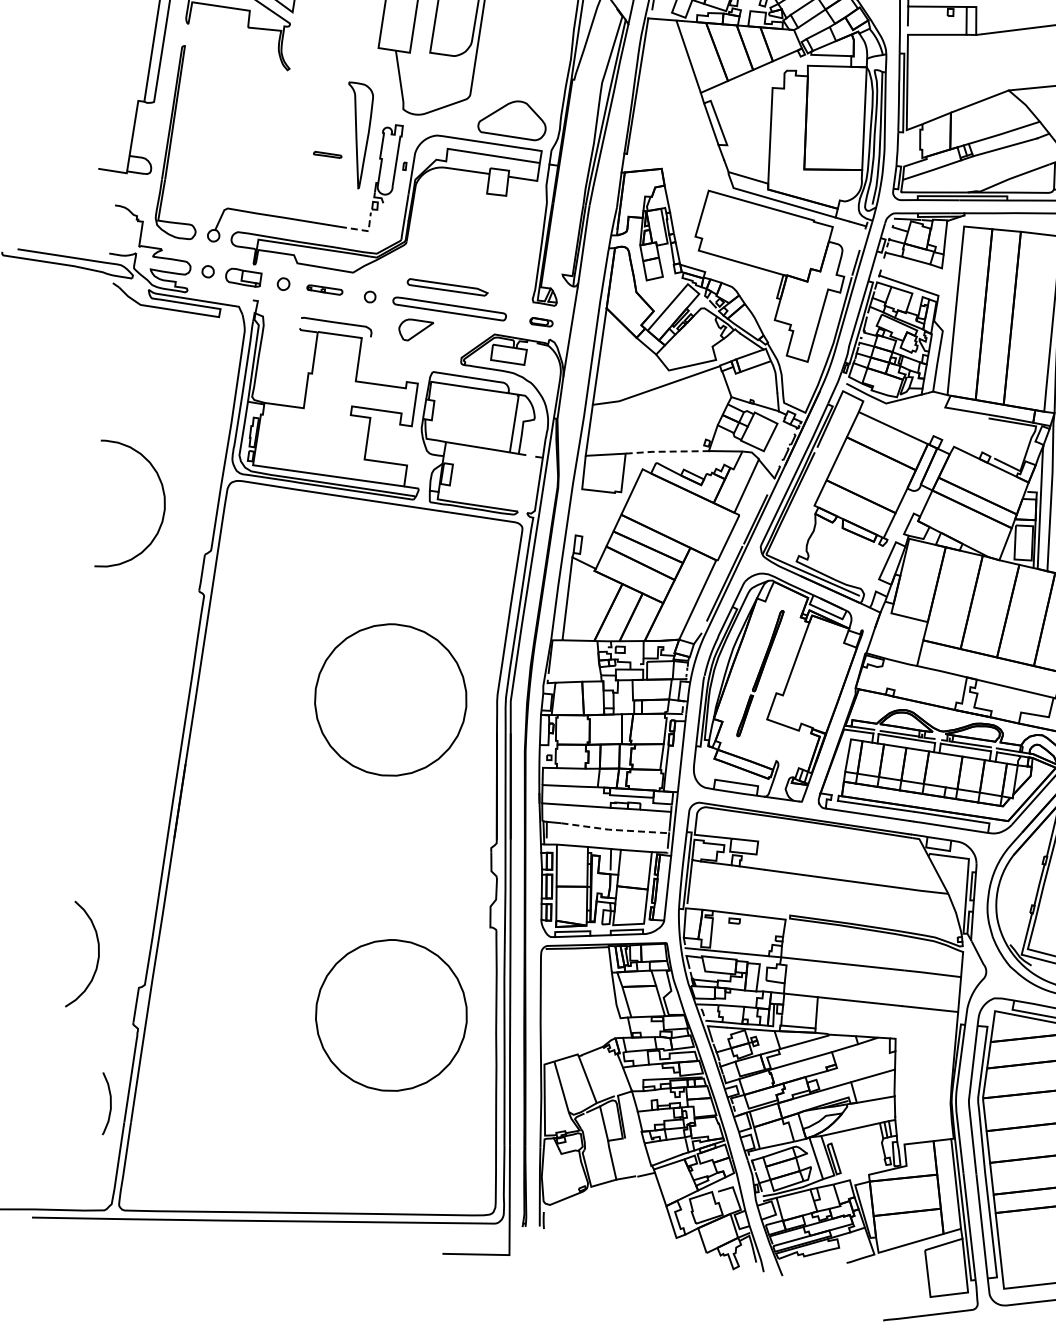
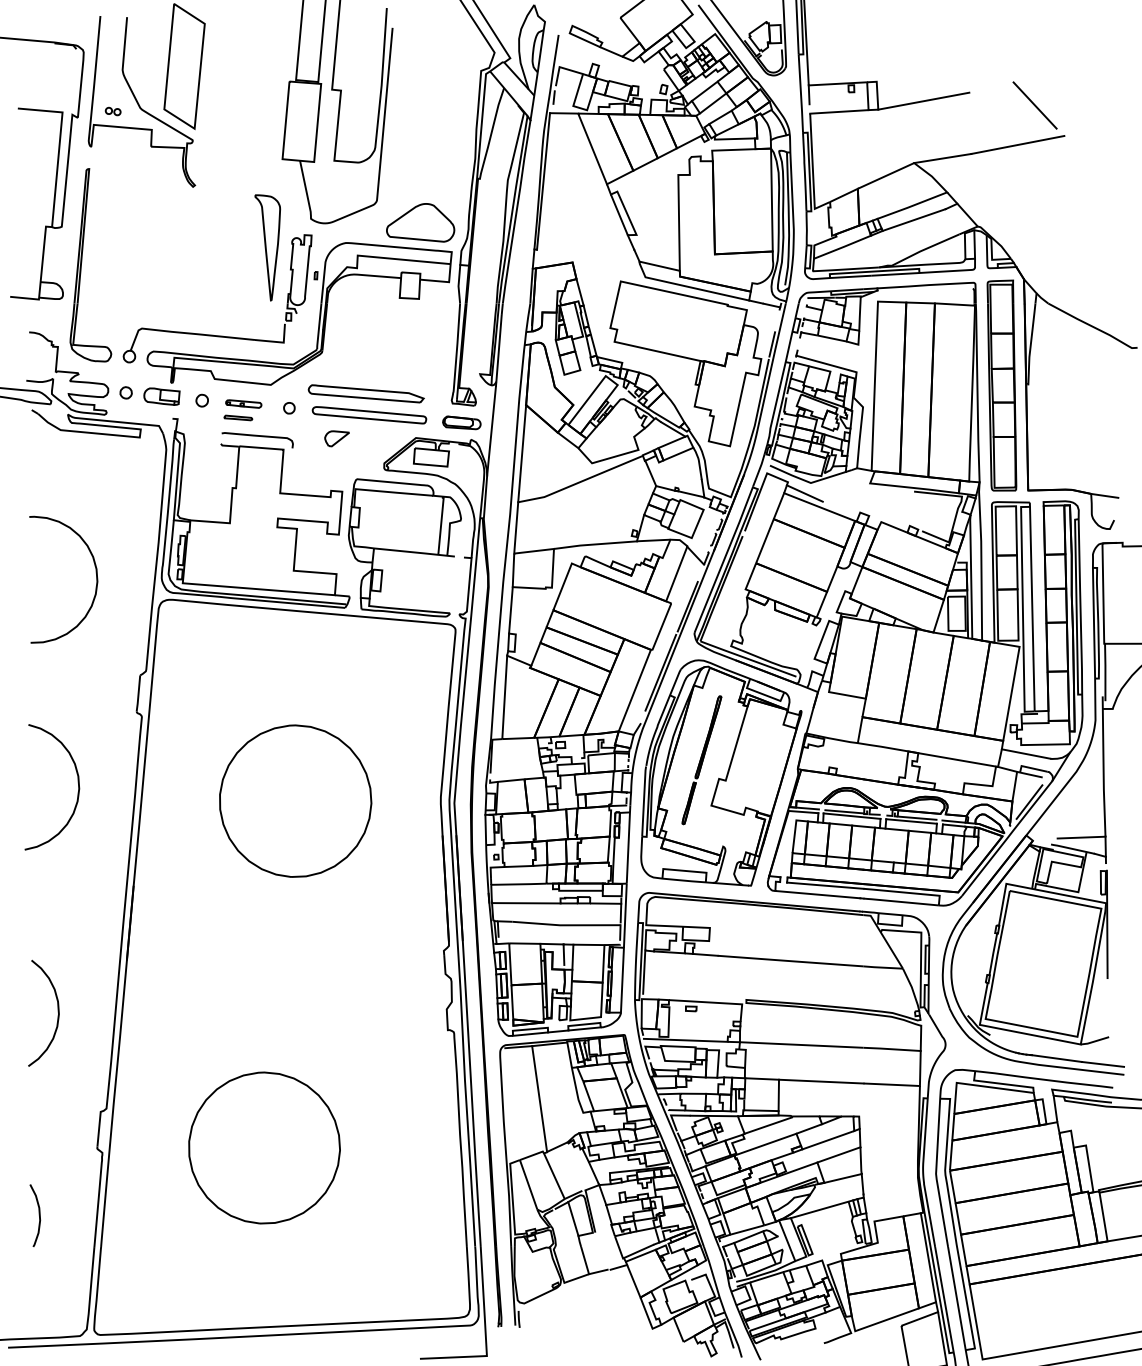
part: (327, 154) -> (238, 417), moved
line: (364, 230) -> (279, 342), dashed -> solid
part: (447, 286) -> (365, 393), size x1.43
part: (541, 321) -> (461, 422), size x1.67
part: (415, 330) -> (336, 438), size x0.71
line: (879, 413) -> (804, 493), added
line: (667, 451) -> (595, 544), dashed -> solid
curve: (163, 500) -> (95, 572), moved
line: (578, 512) -> (510, 610), added
curve: (135, 657) -> (77, 782), added
part: (390, 699) -> (295, 800), moved
line: (615, 830) -> (566, 925), dashed -> solid
curve: (97, 954) -> (57, 1012), moved
line: (577, 1001) -> (539, 1098), added
part: (391, 1014) -> (264, 1147), moved
line: (863, 1060) -> (828, 1140), added
curve: (109, 1103) -> (38, 1215), moved

